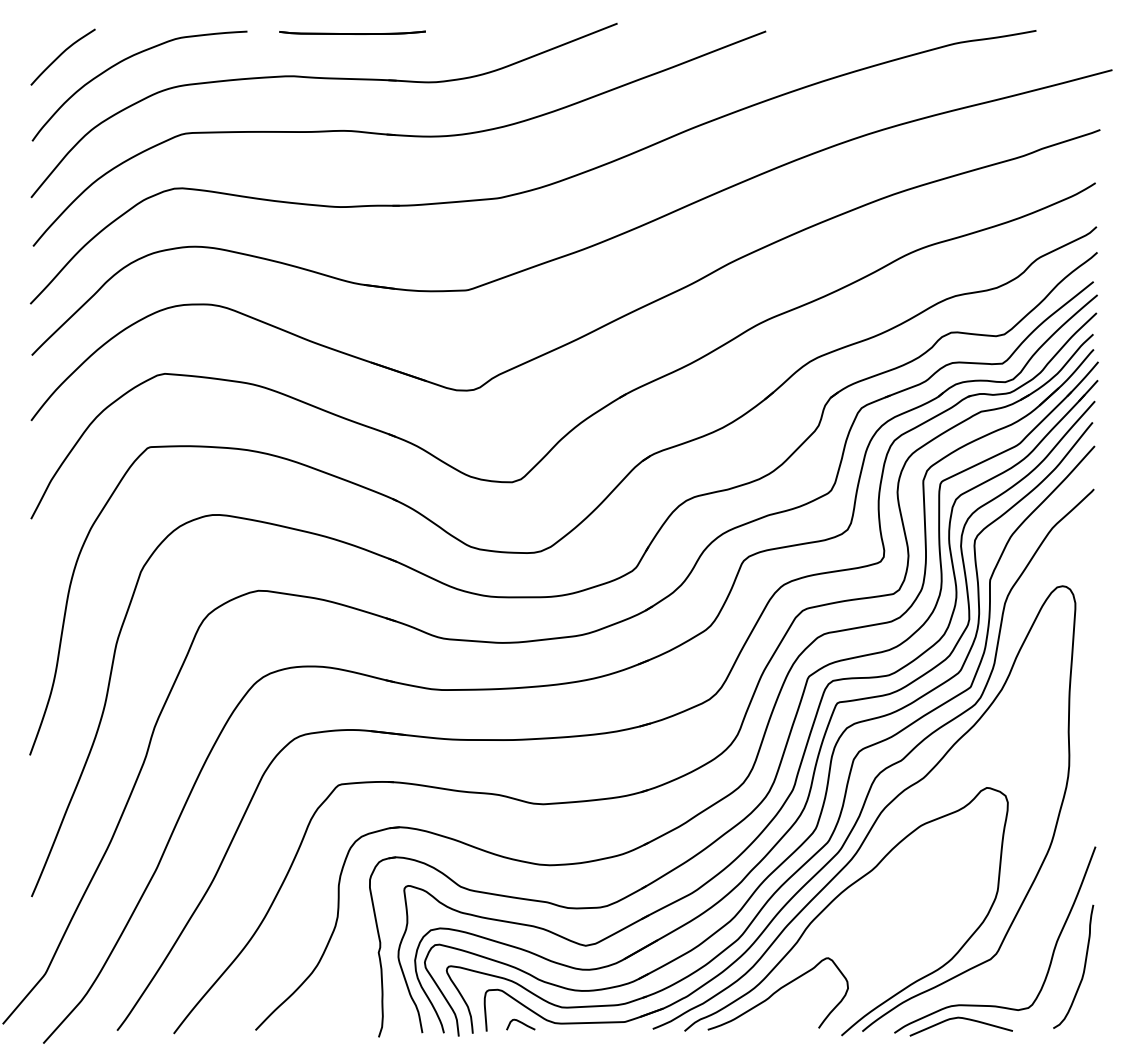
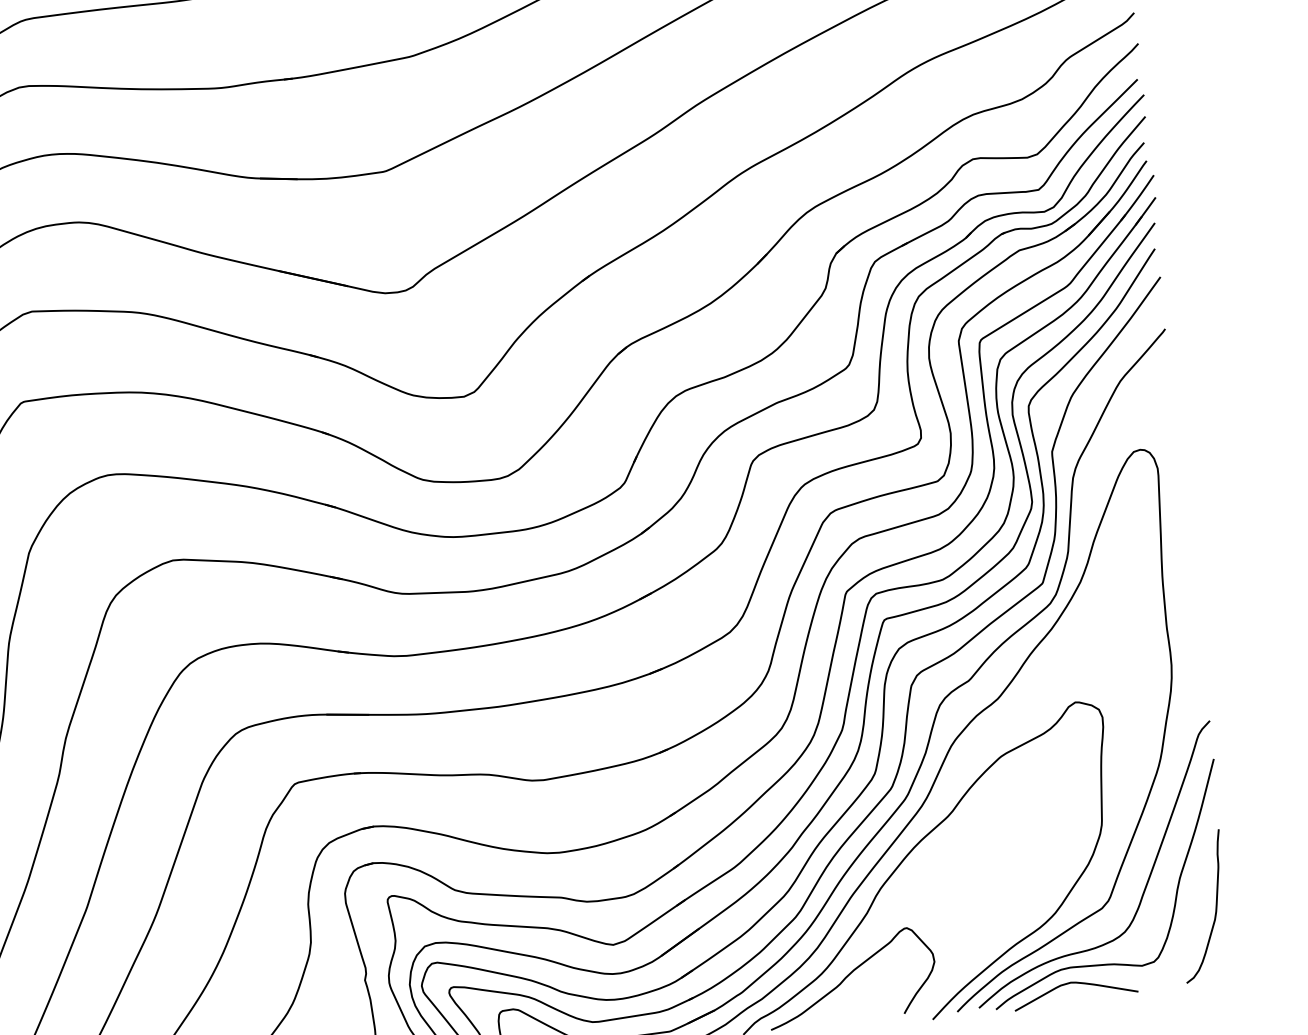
curve: (1028, 943) -> (1145, 884), added

